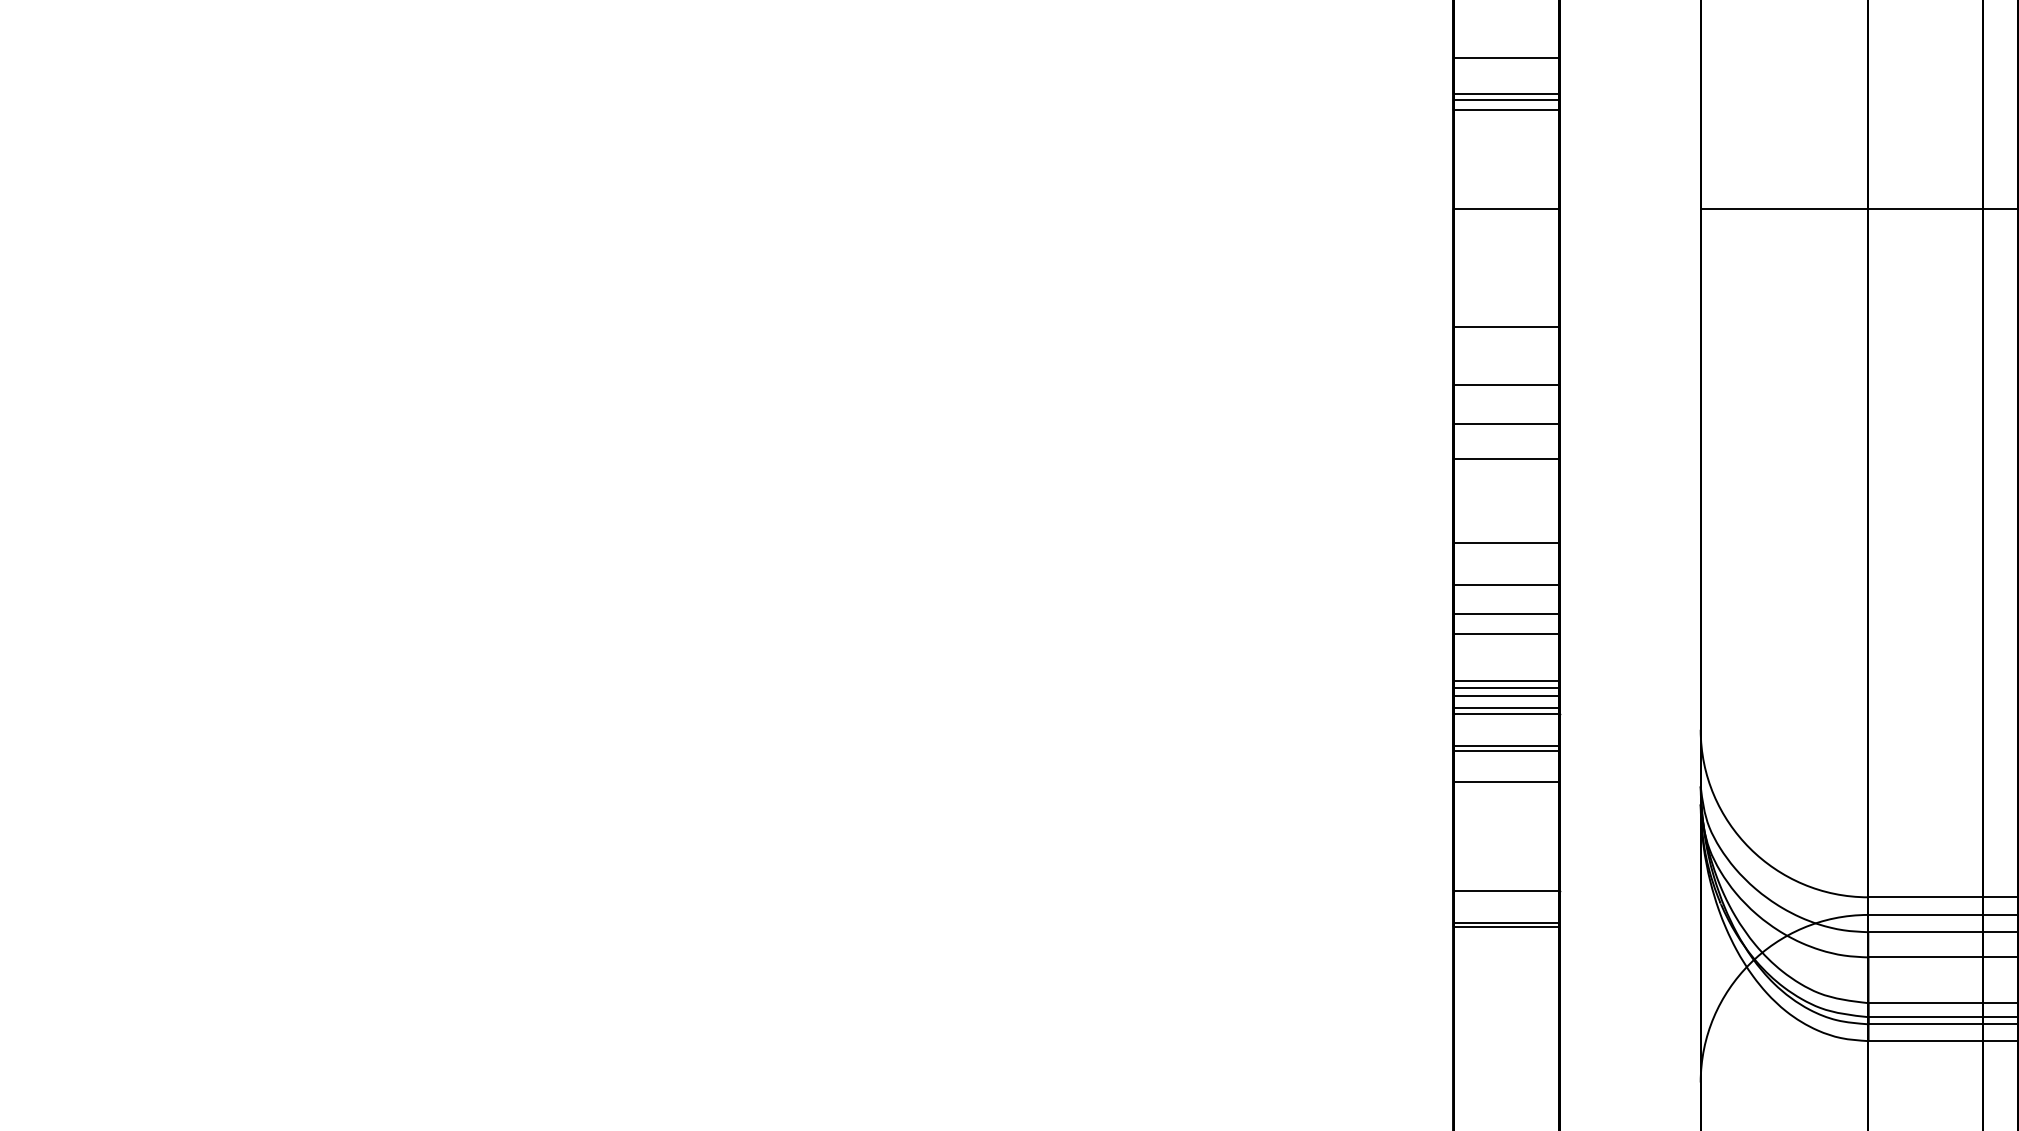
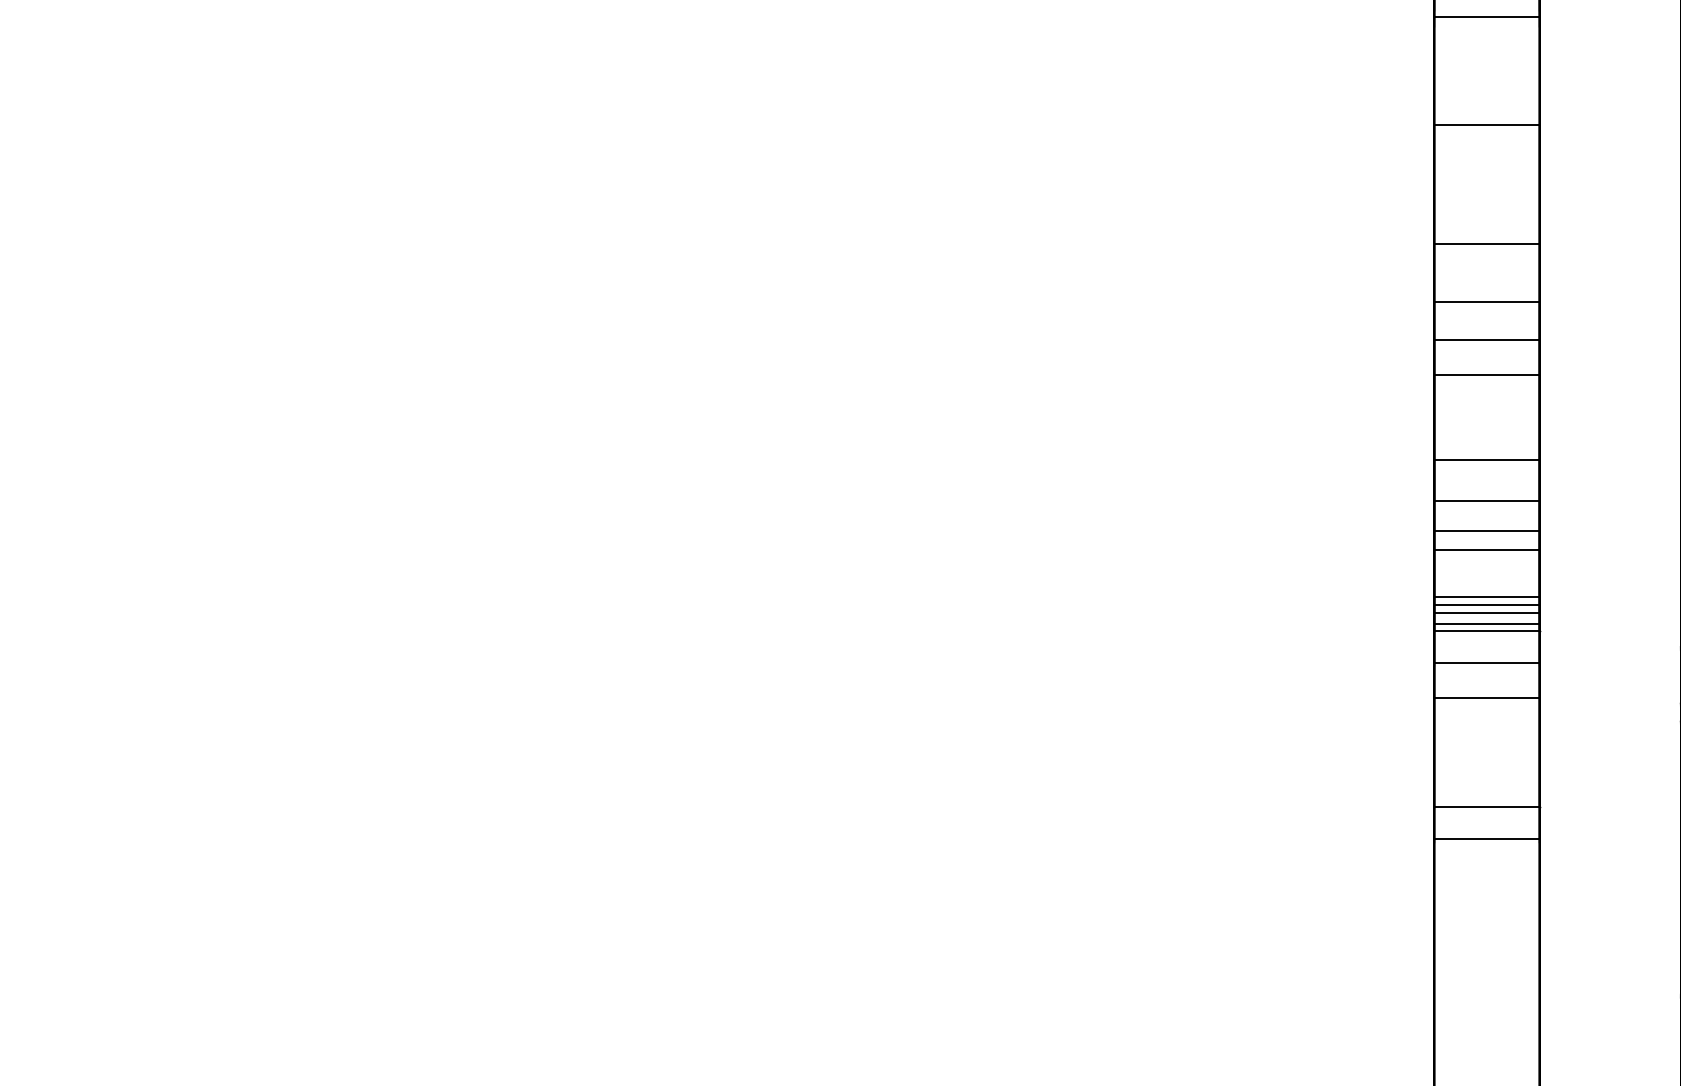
line: (1506, 93) -> (1486, 10), removed
line: (1506, 110) -> (1486, 27), removed
line: (1506, 750) -> (1486, 666), removed
line: (1506, 926) -> (1486, 842), removed

